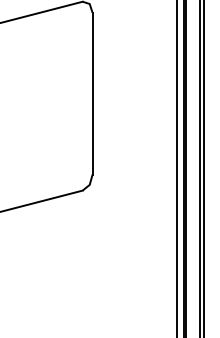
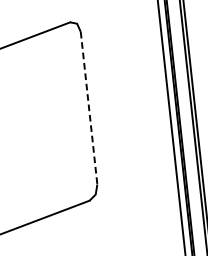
line: (92, 93) -> (88, 107), solid -> dashed

